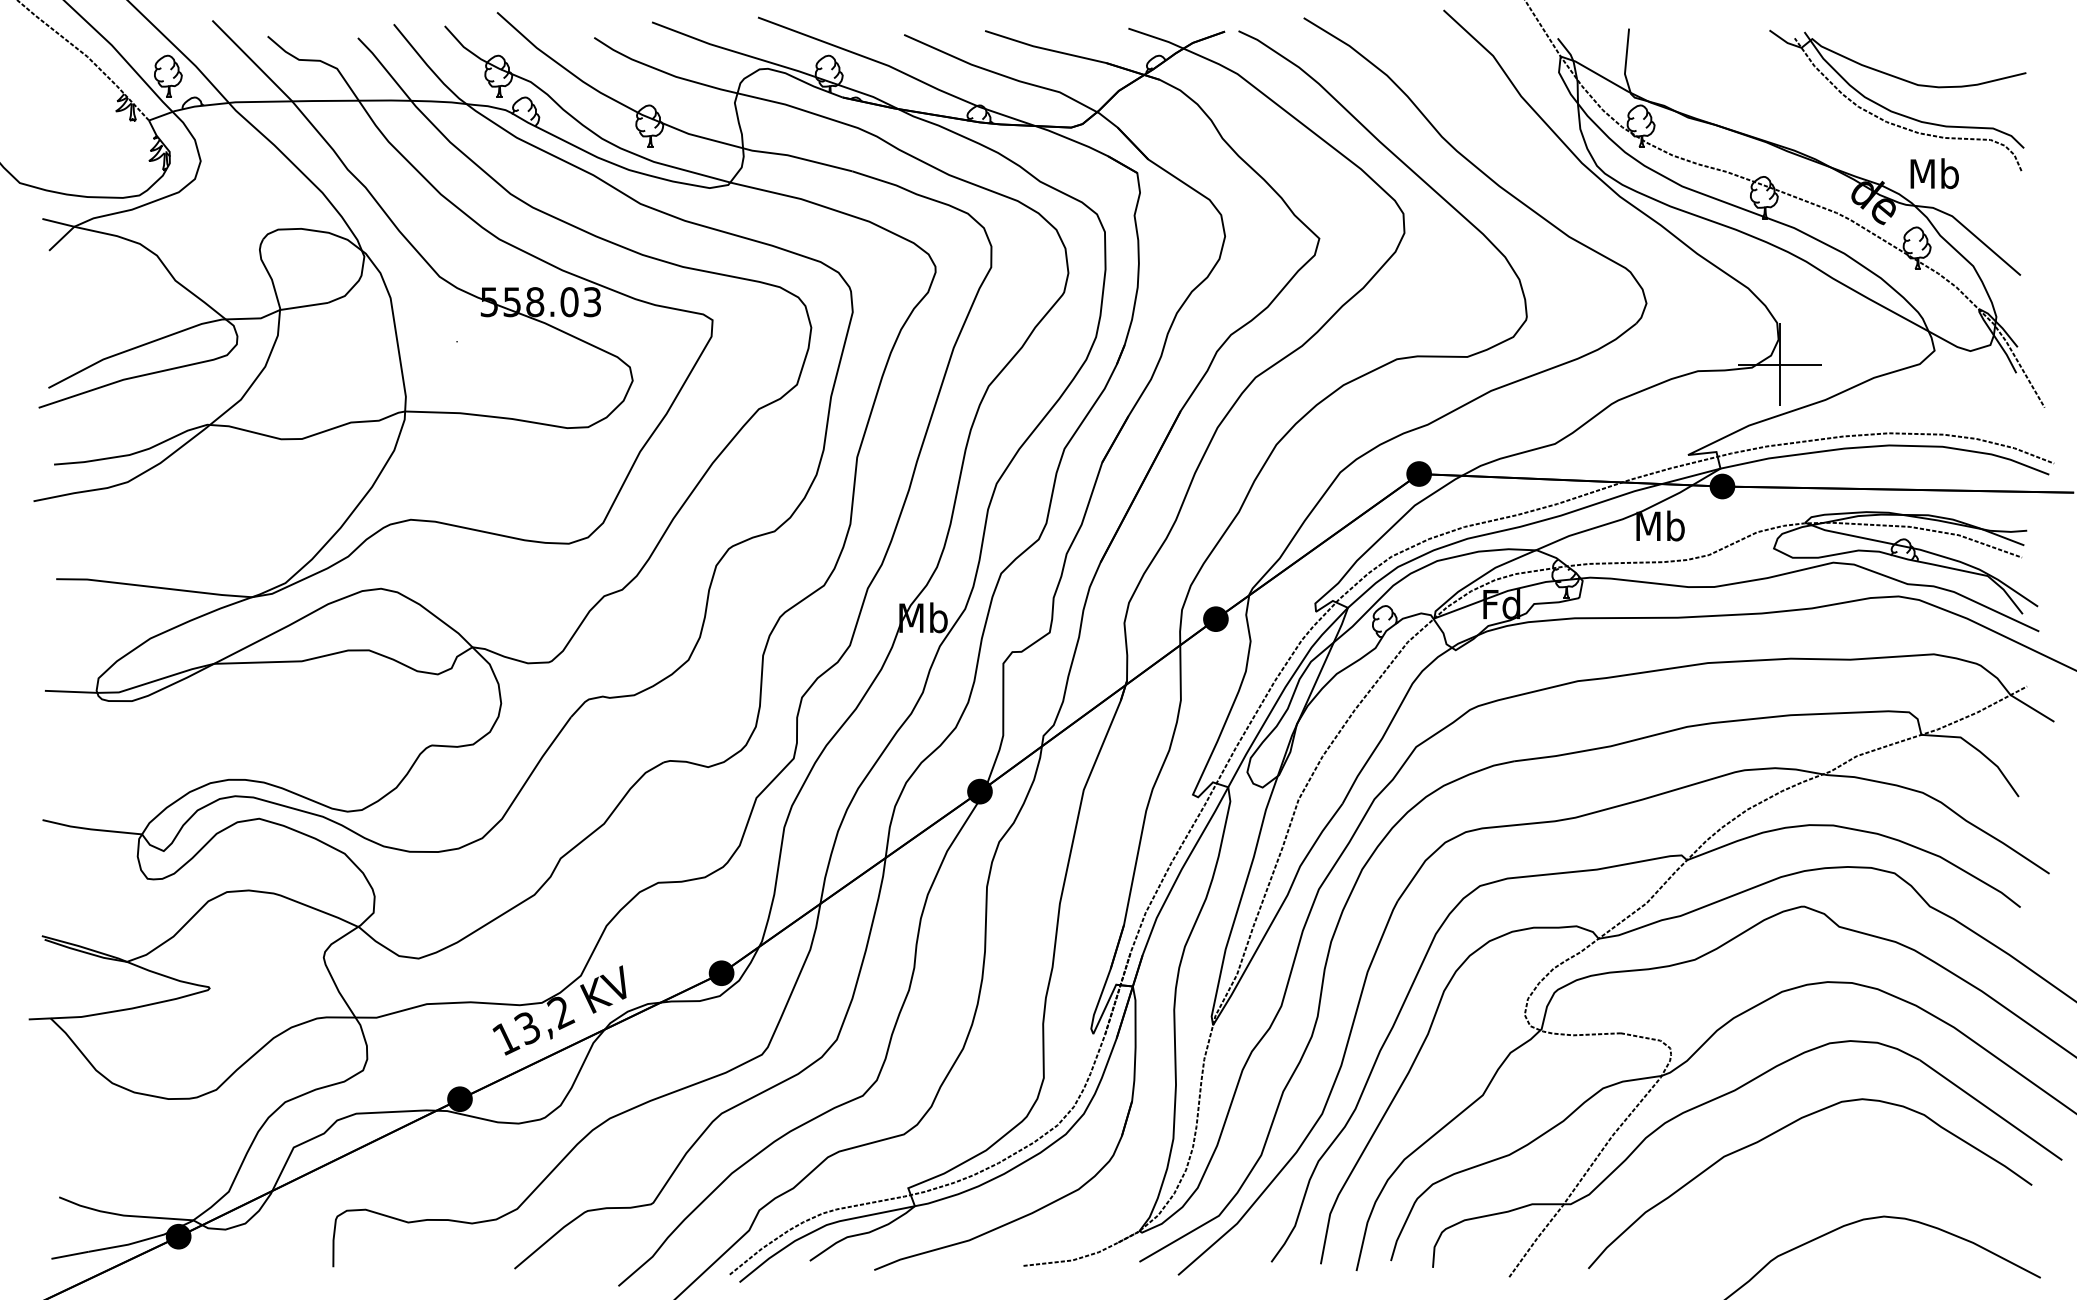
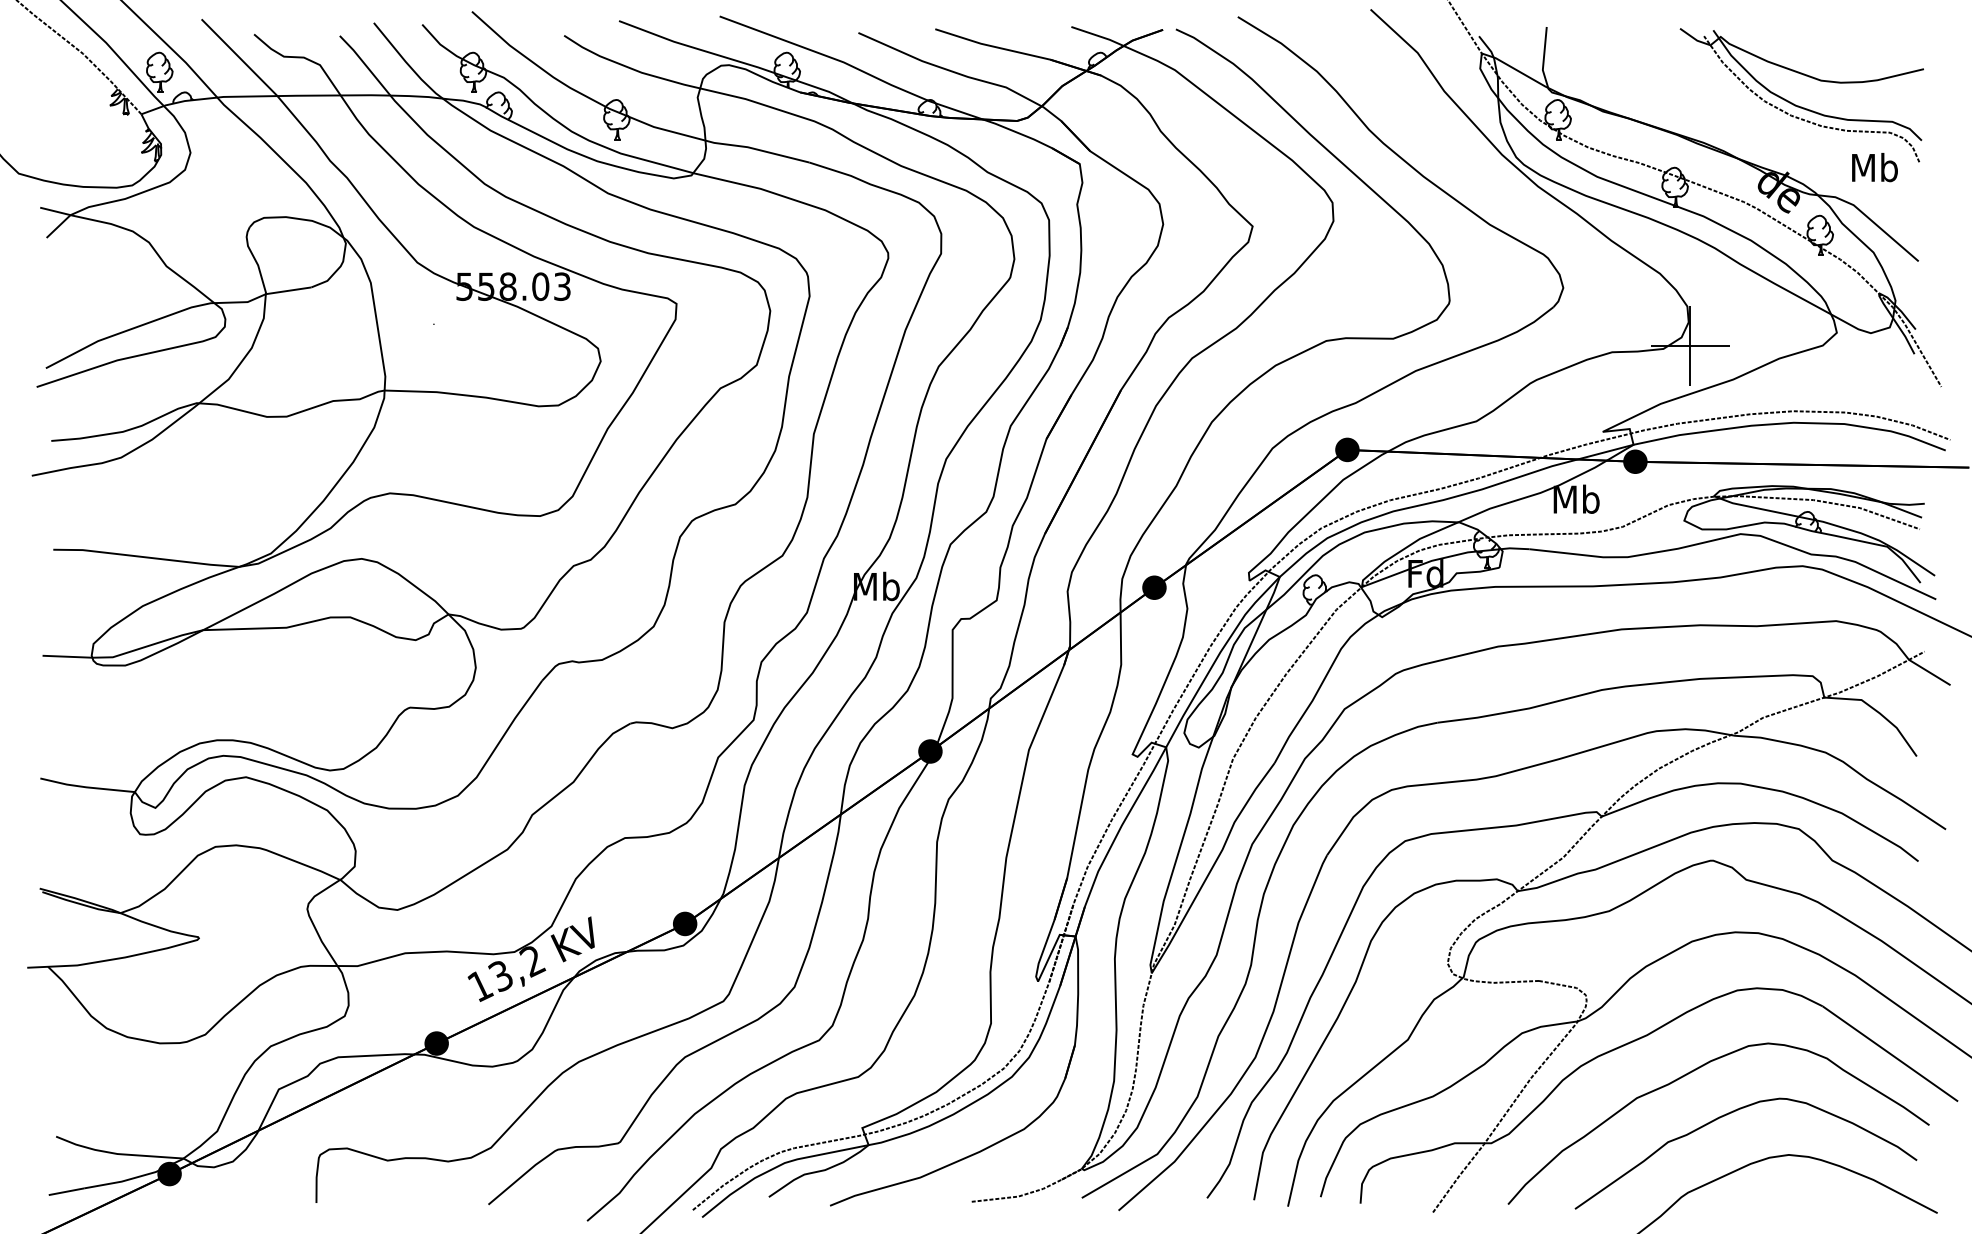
text: (1934, 173) -> (1874, 167), moved
curve: (1820, 1174) -> (1728, 1115), added

